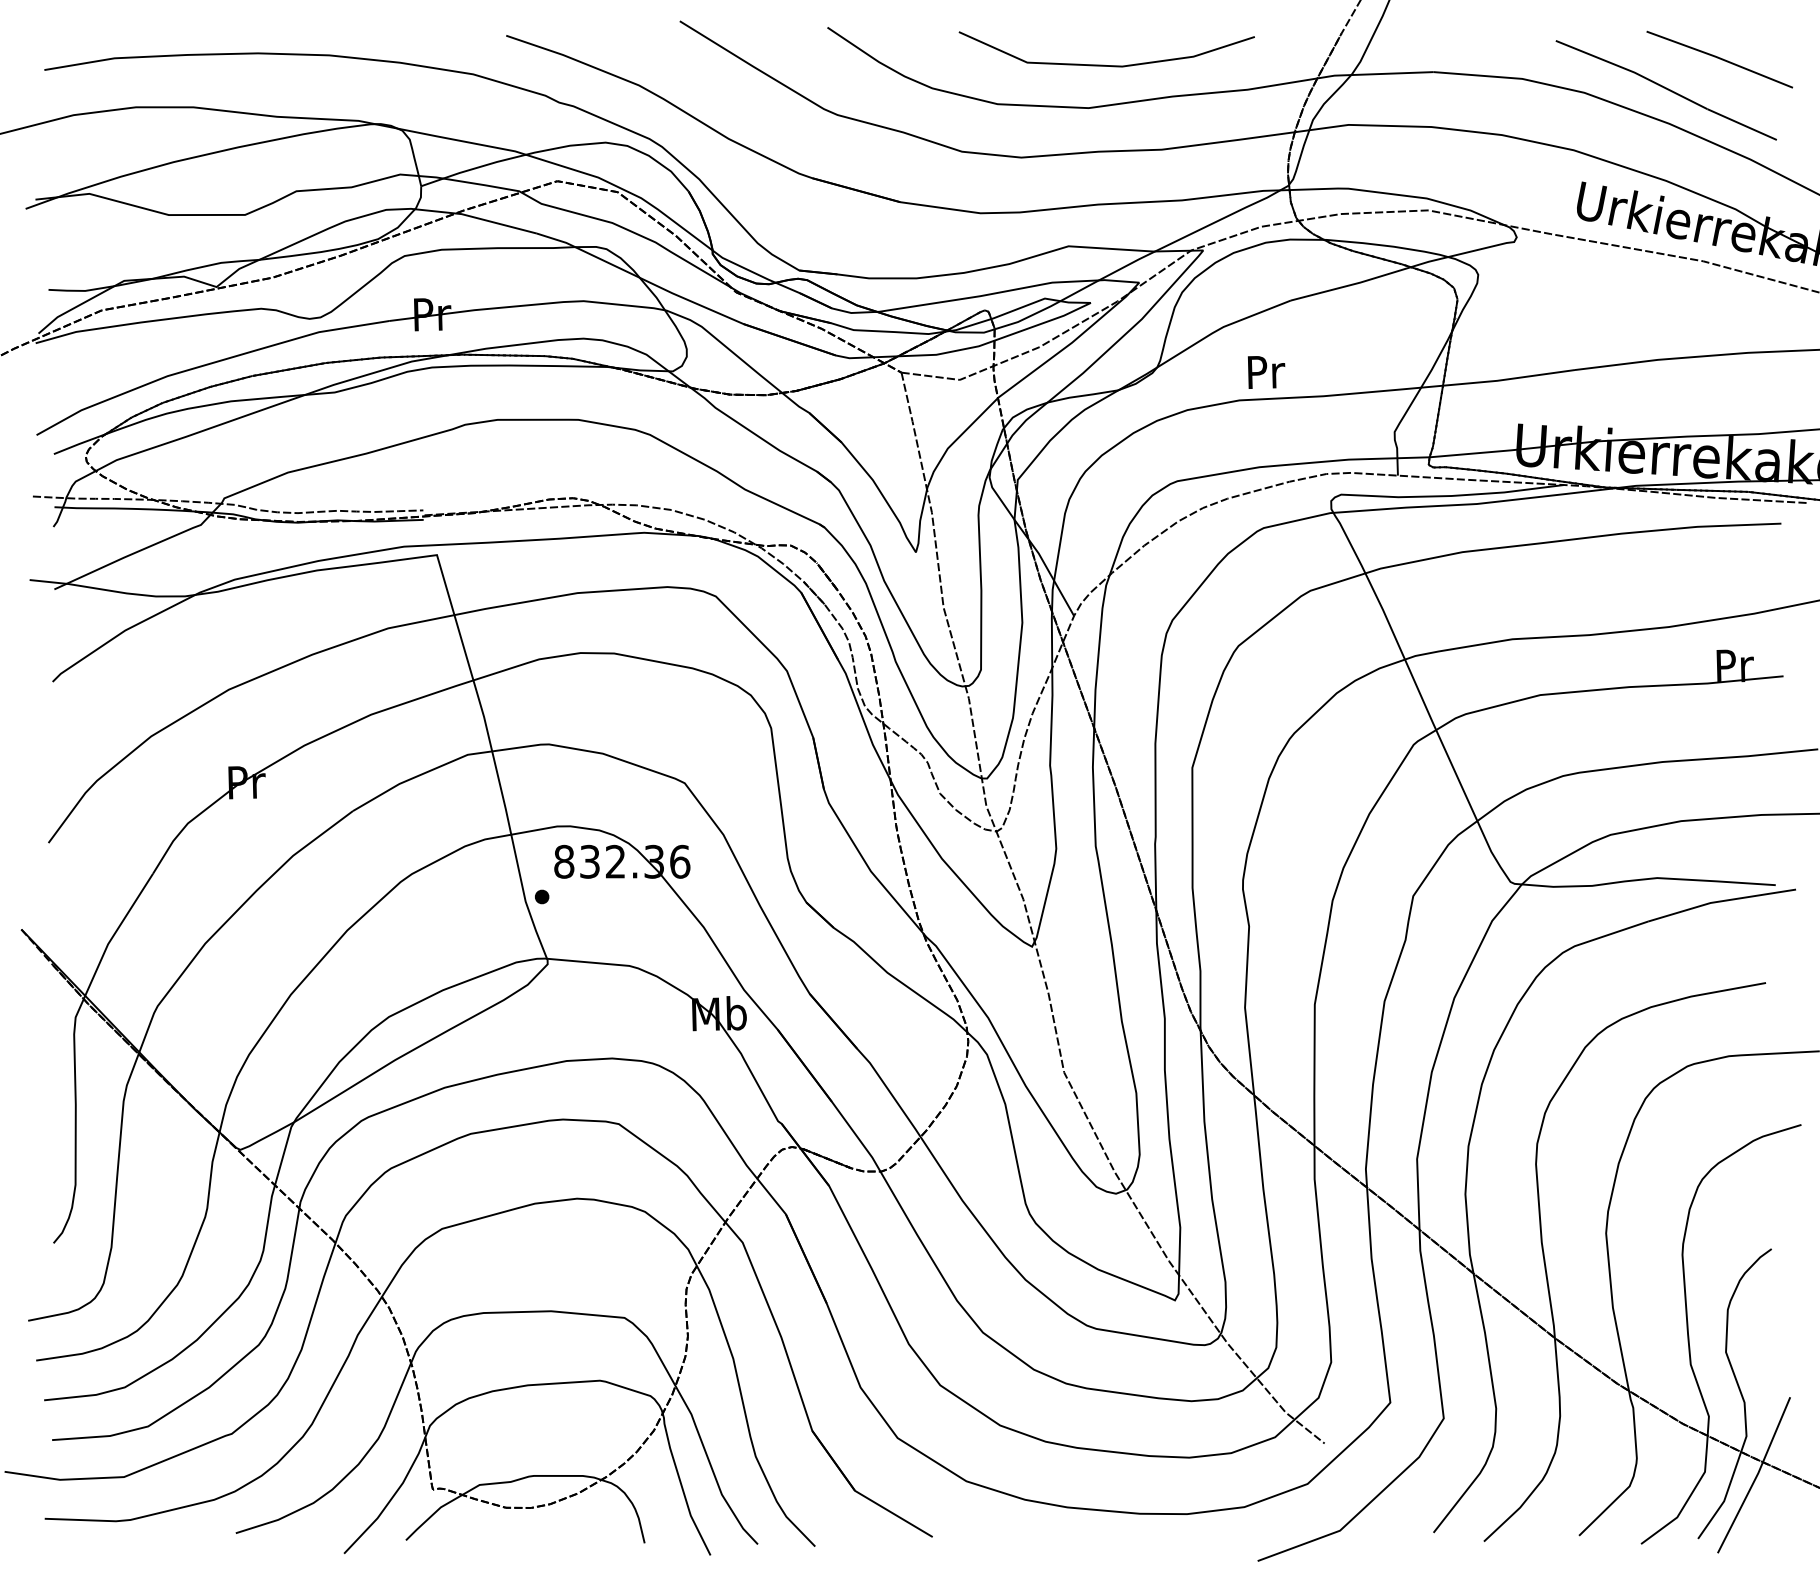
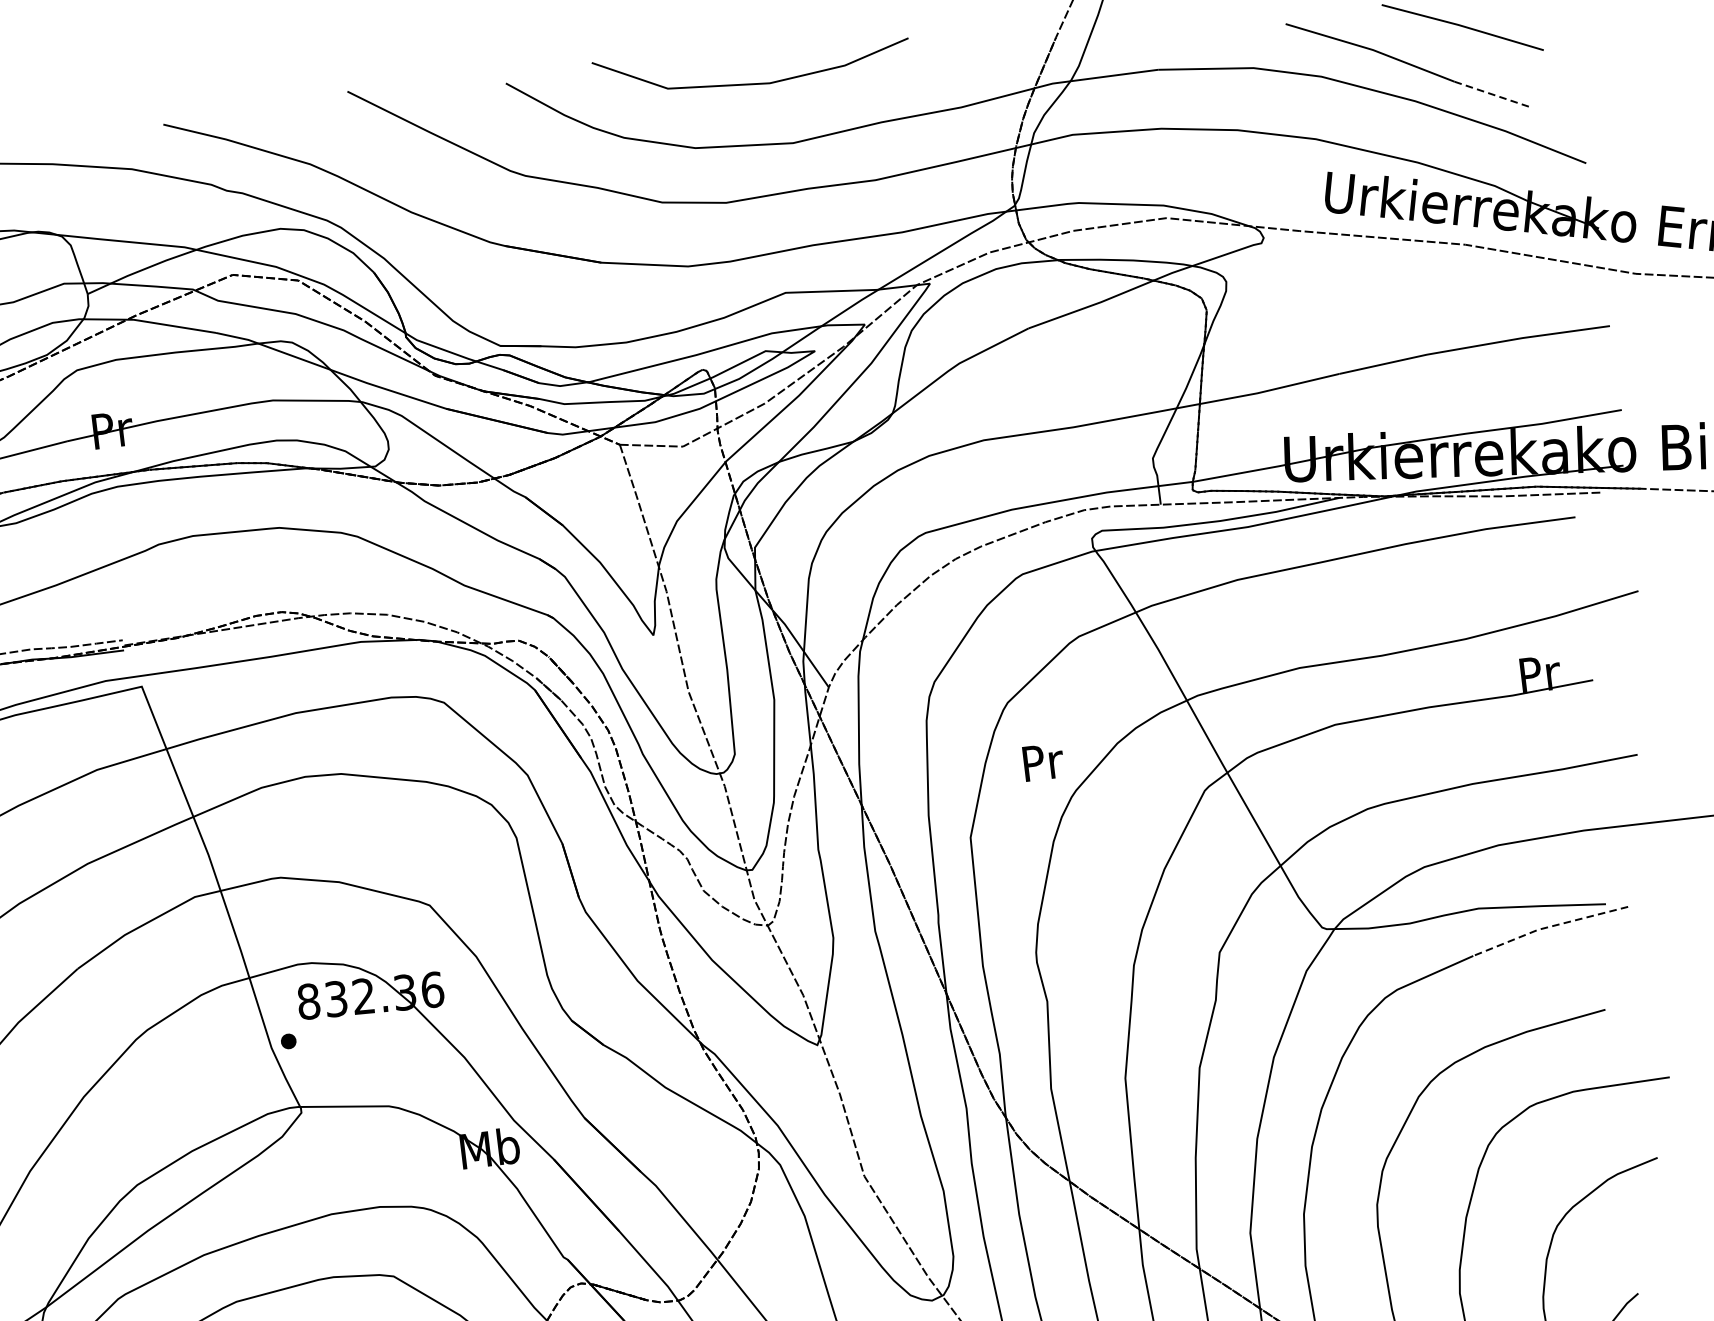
line: (1104, 64) -> (750, 82), moved
line: (1742, 124) -> (1493, 94), solid -> dashed
text: (1266, 372) -> (1043, 762), moved
line: (1720, 901) -> (1548, 927), solid -> dashed

